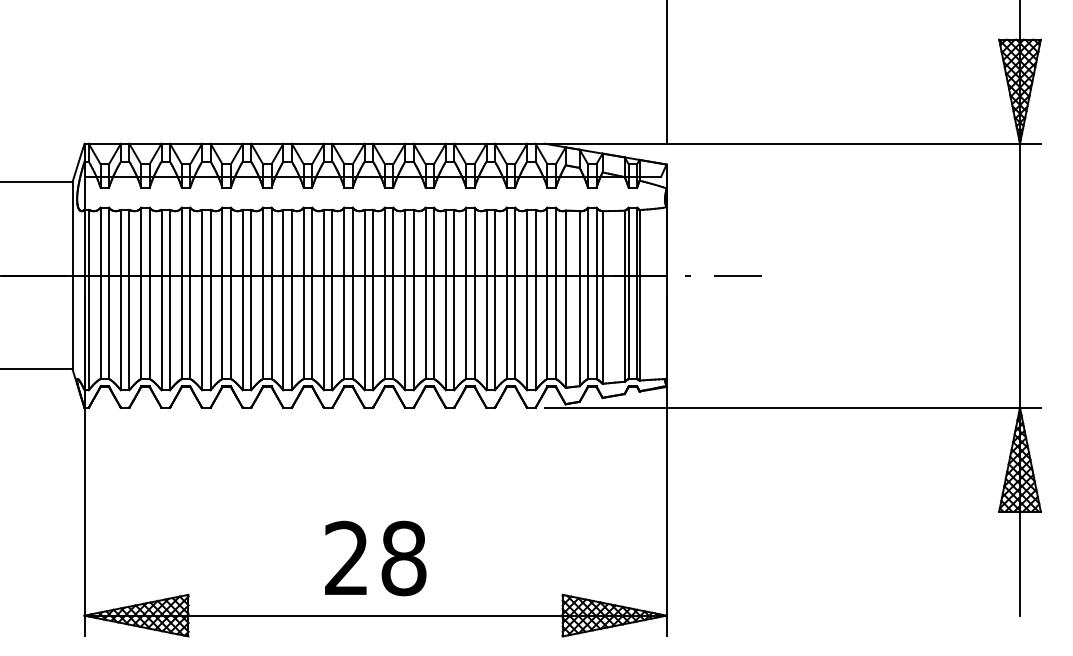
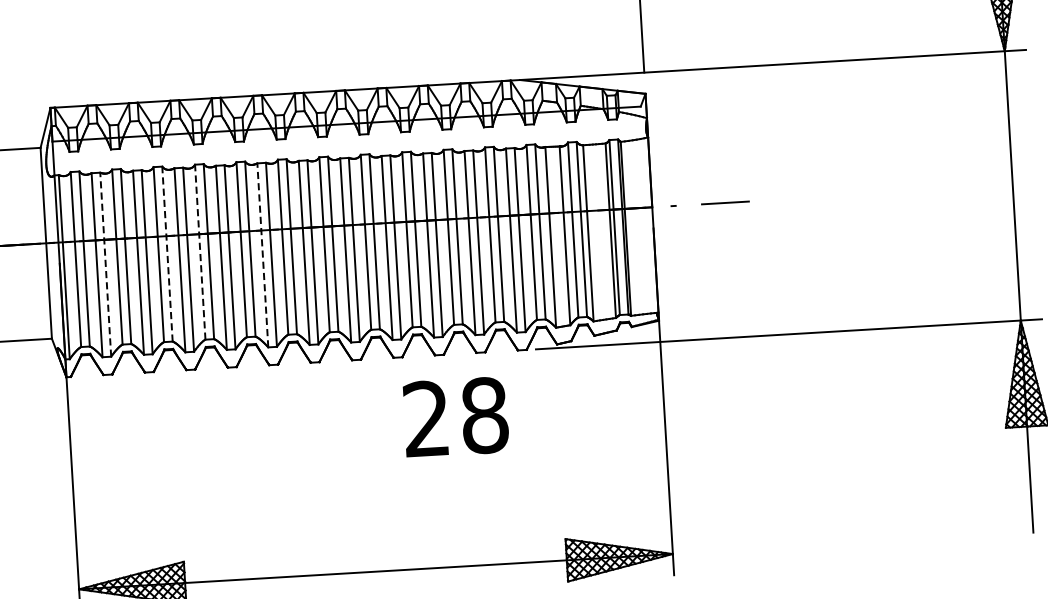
line: (190, 293) -> (167, 254), solid -> dashed
line: (222, 293) -> (200, 252), solid -> dashed
line: (129, 299) -> (105, 264), solid -> dashed
line: (283, 299) -> (262, 254), solid -> dashed
text: (375, 558) -> (455, 417), moved

